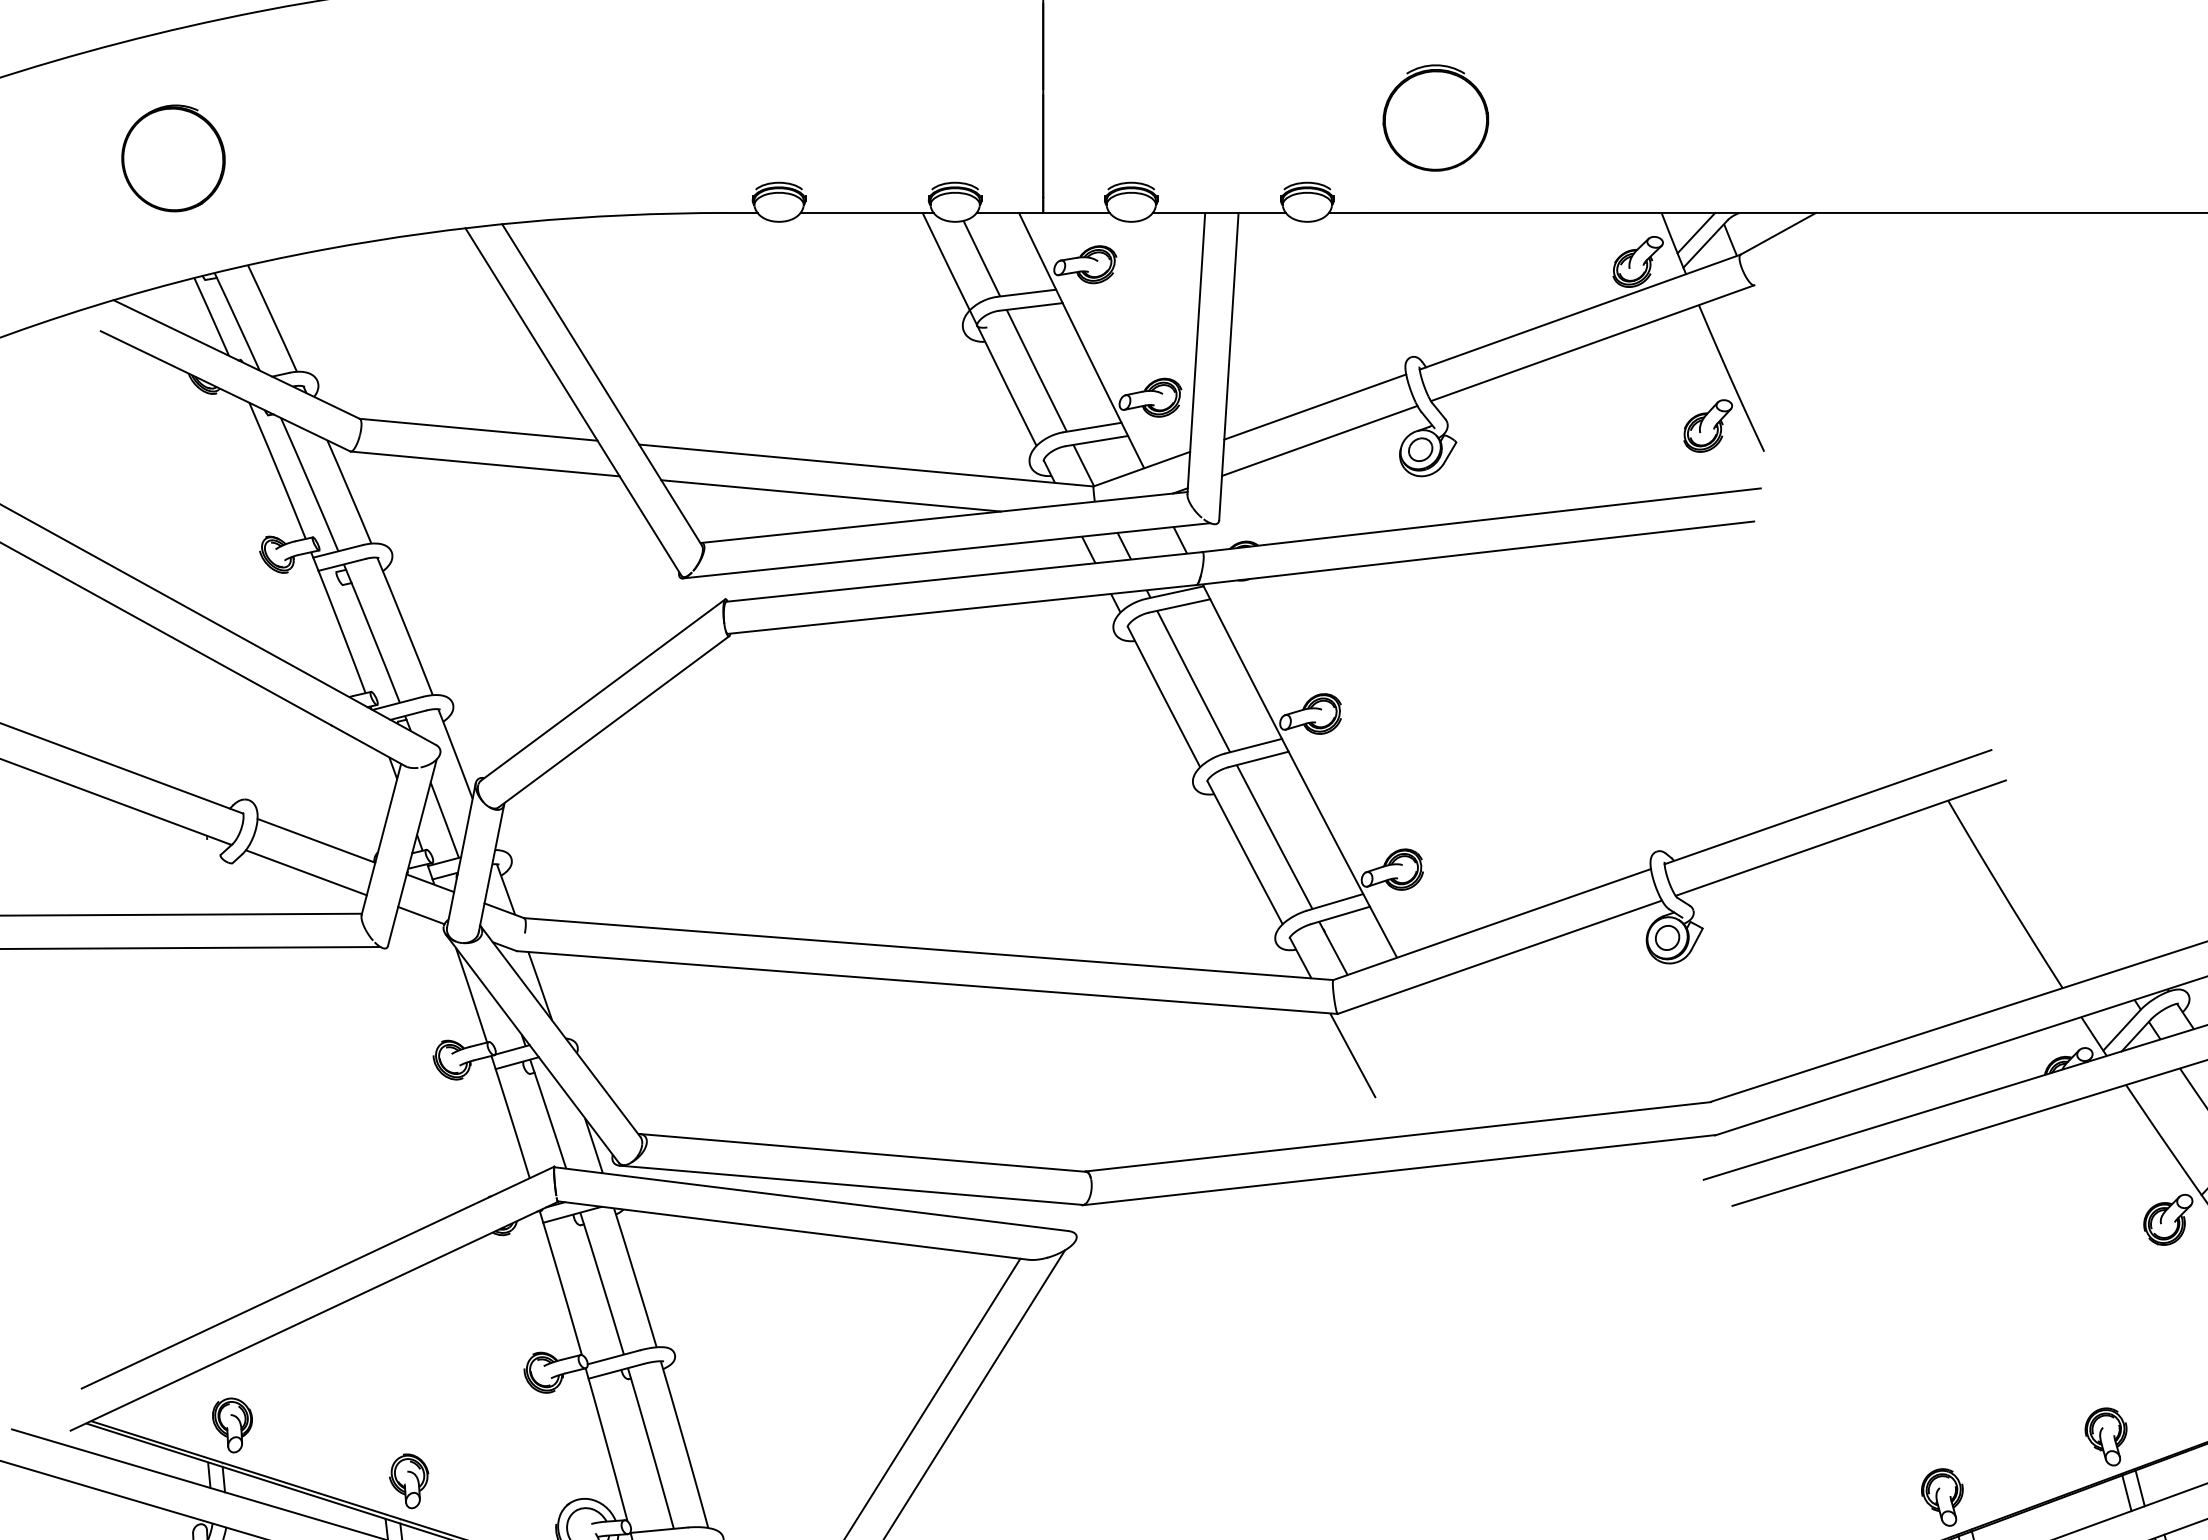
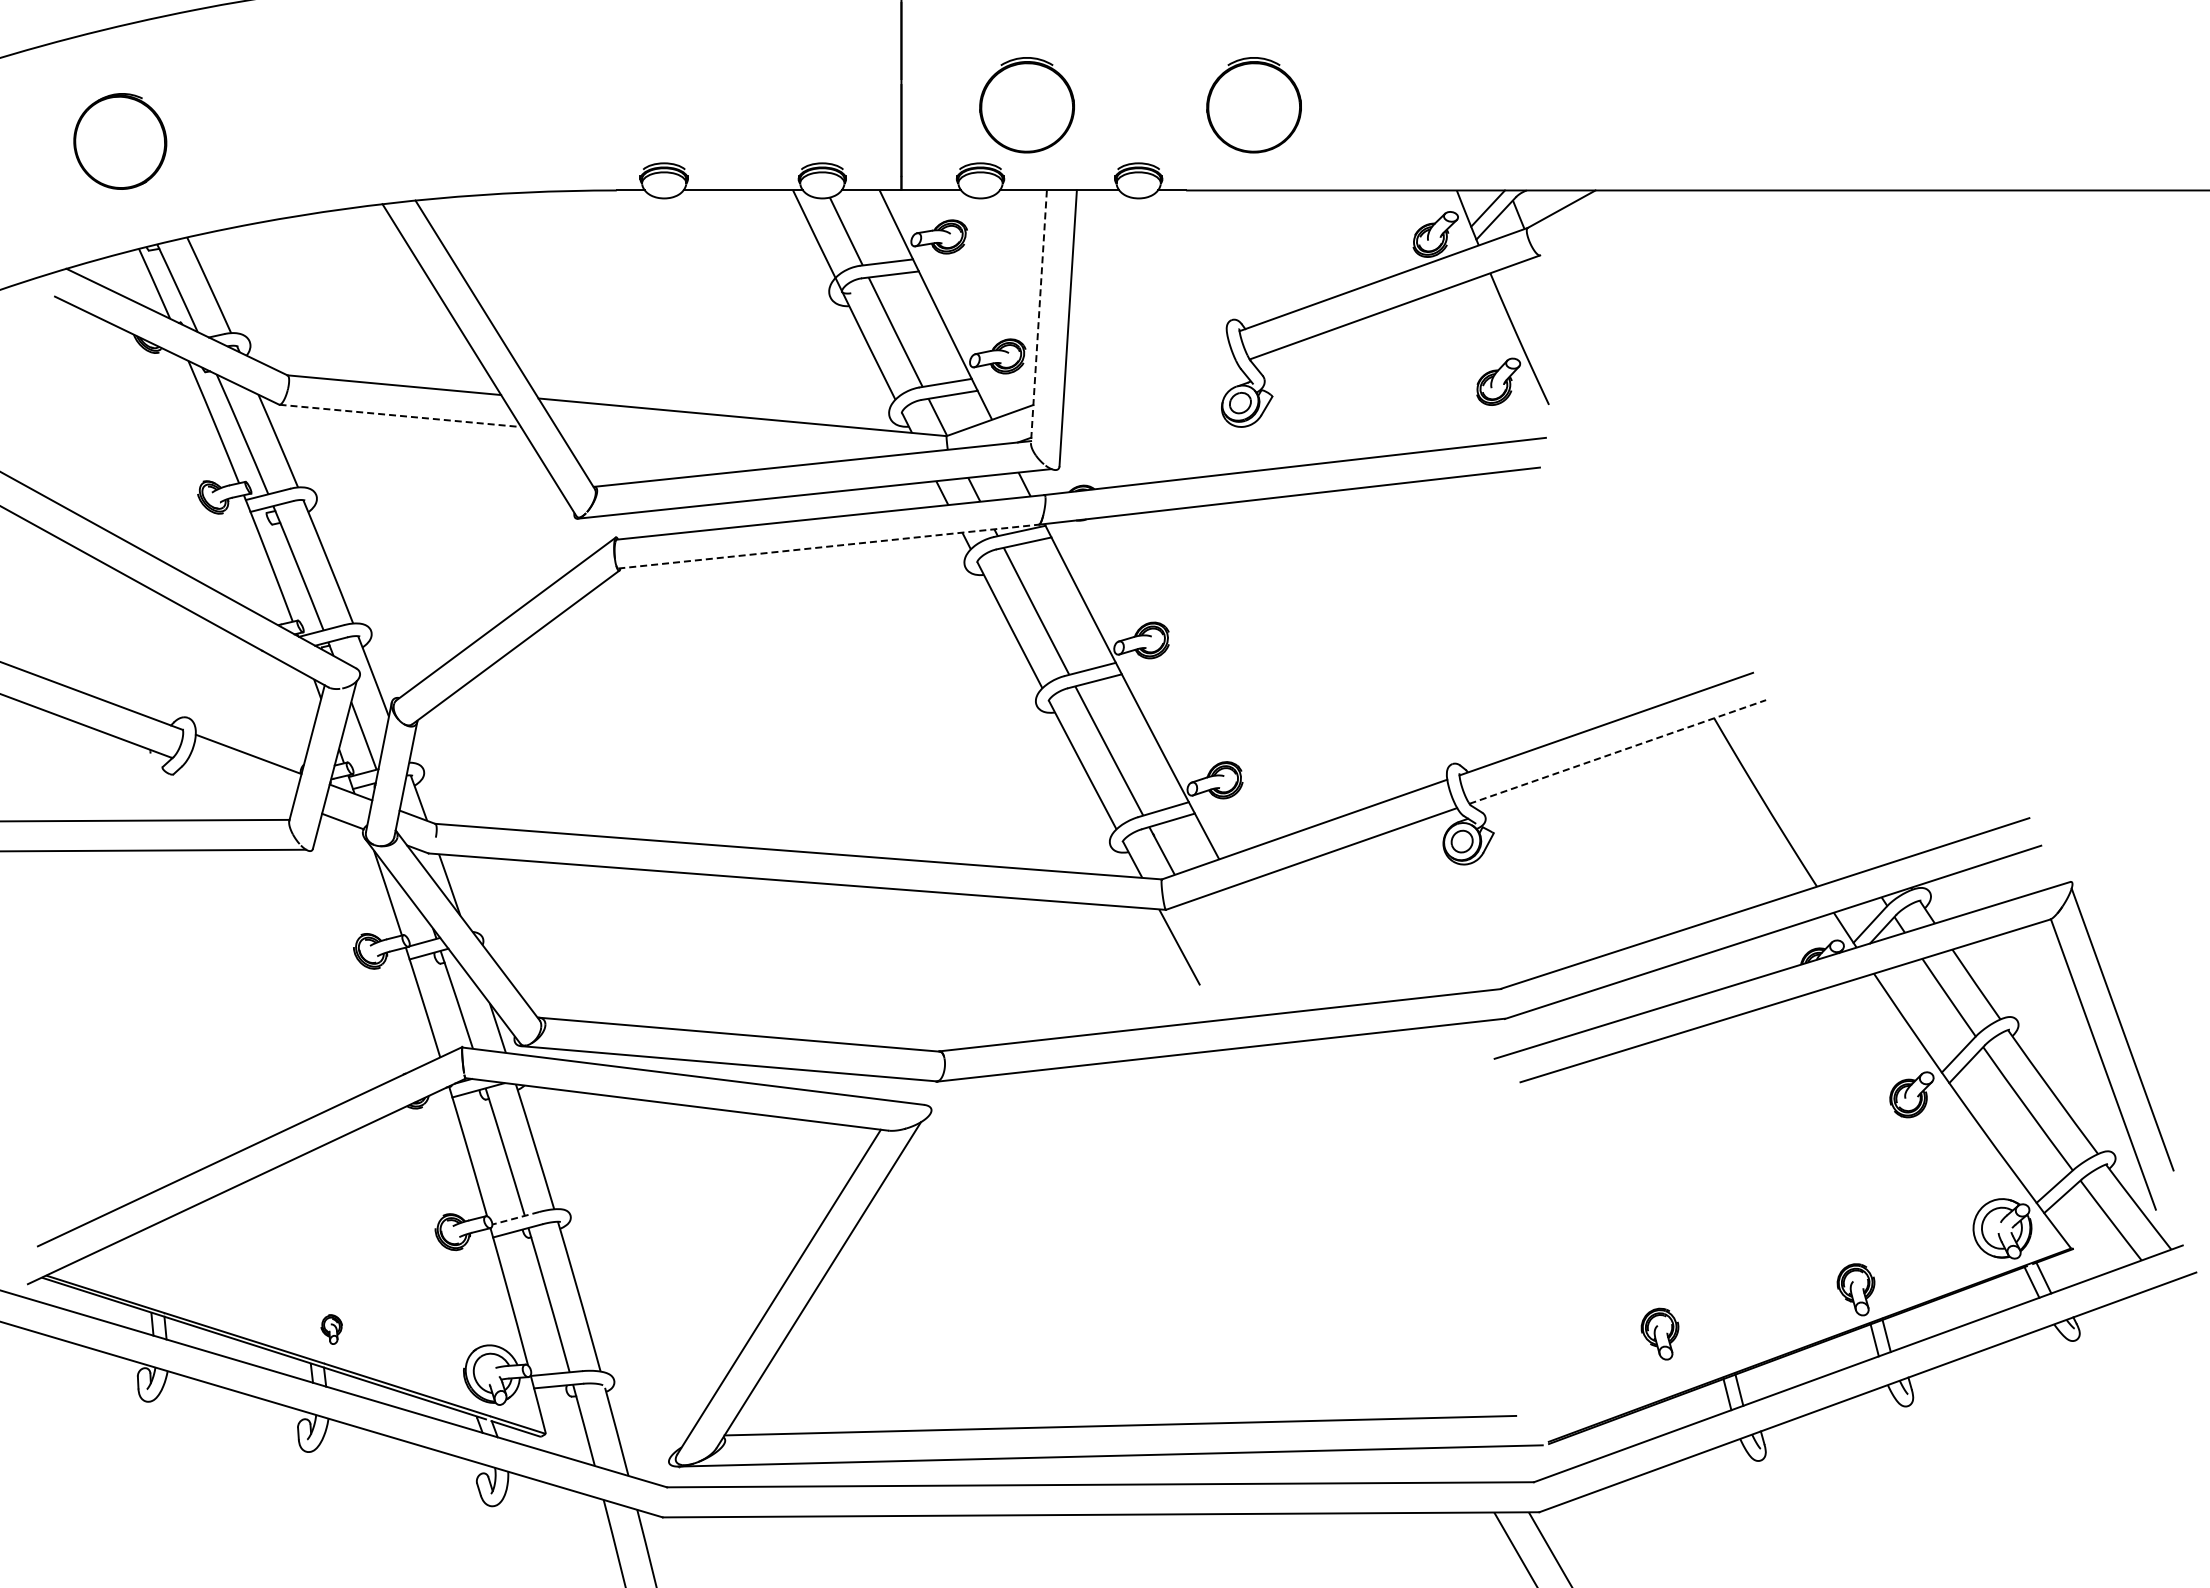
part: (1182, 118) -> (1026, 105), added
line: (1195, 353) -> (1038, 316), solid -> dashed
line: (1314, 406) -> (1145, 364), removed
line: (1319, 440) -> (1149, 394), removed
line: (485, 463) -> (400, 415), solid -> dashed
line: (830, 495) -> (710, 444), removed
line: (962, 609) -> (828, 546), solid -> dashed
line: (1841, 837) -> (1618, 751), solid -> dashed
line: (306, 872) -> (239, 782), removed
line: (613, 1357) -> (515, 1218), solid -> dashed
part: (231, 1425) -> (172, 1279), removed
part: (408, 1481) -> (331, 1329), size x0.6
part: (1941, 1496) -> (1659, 1333), moved

